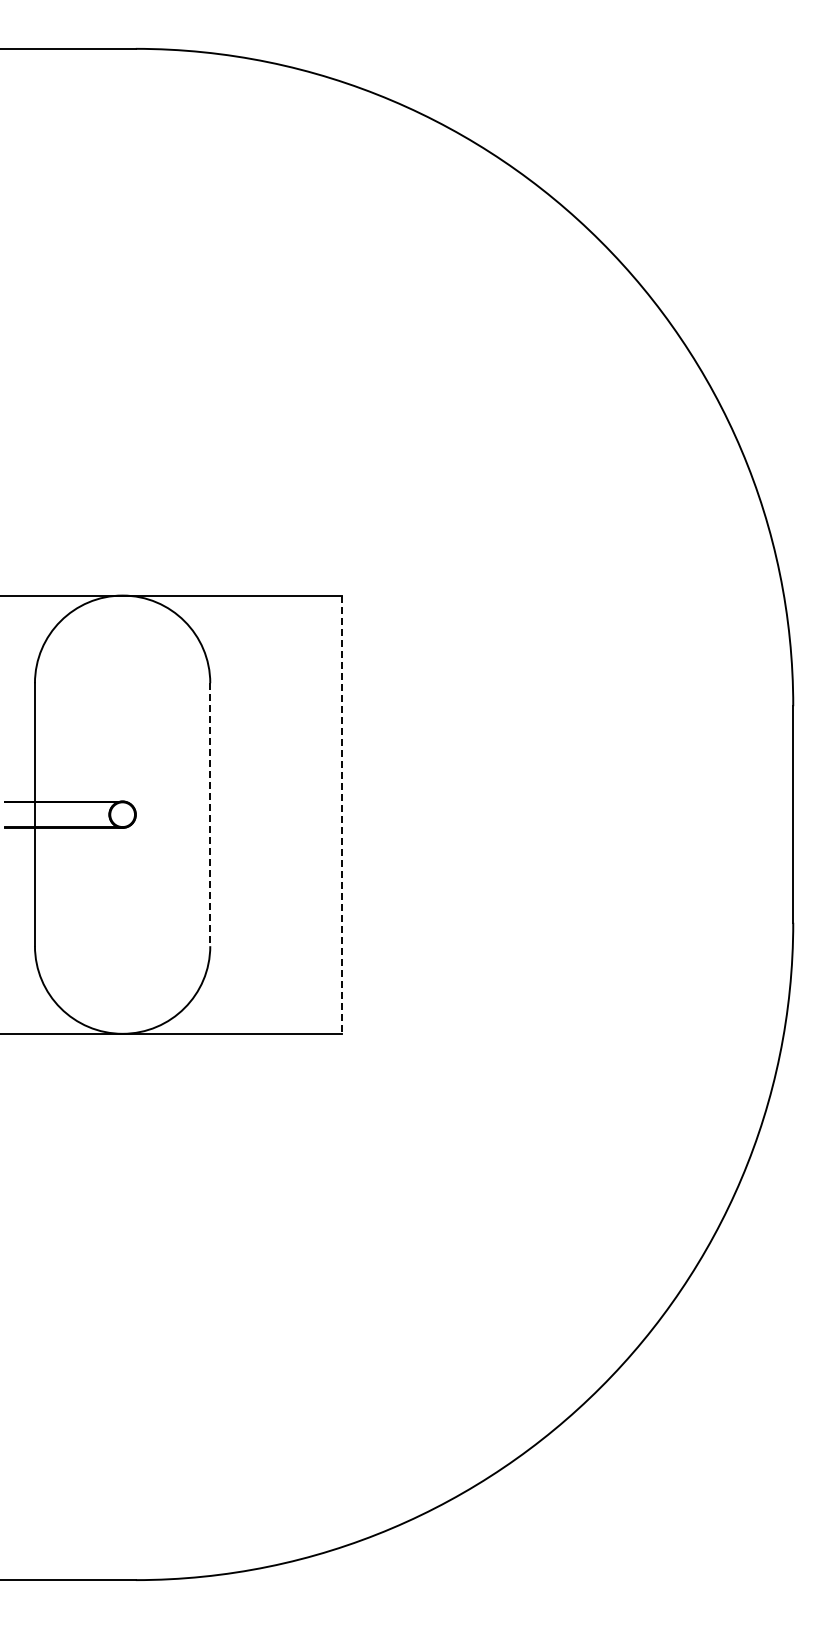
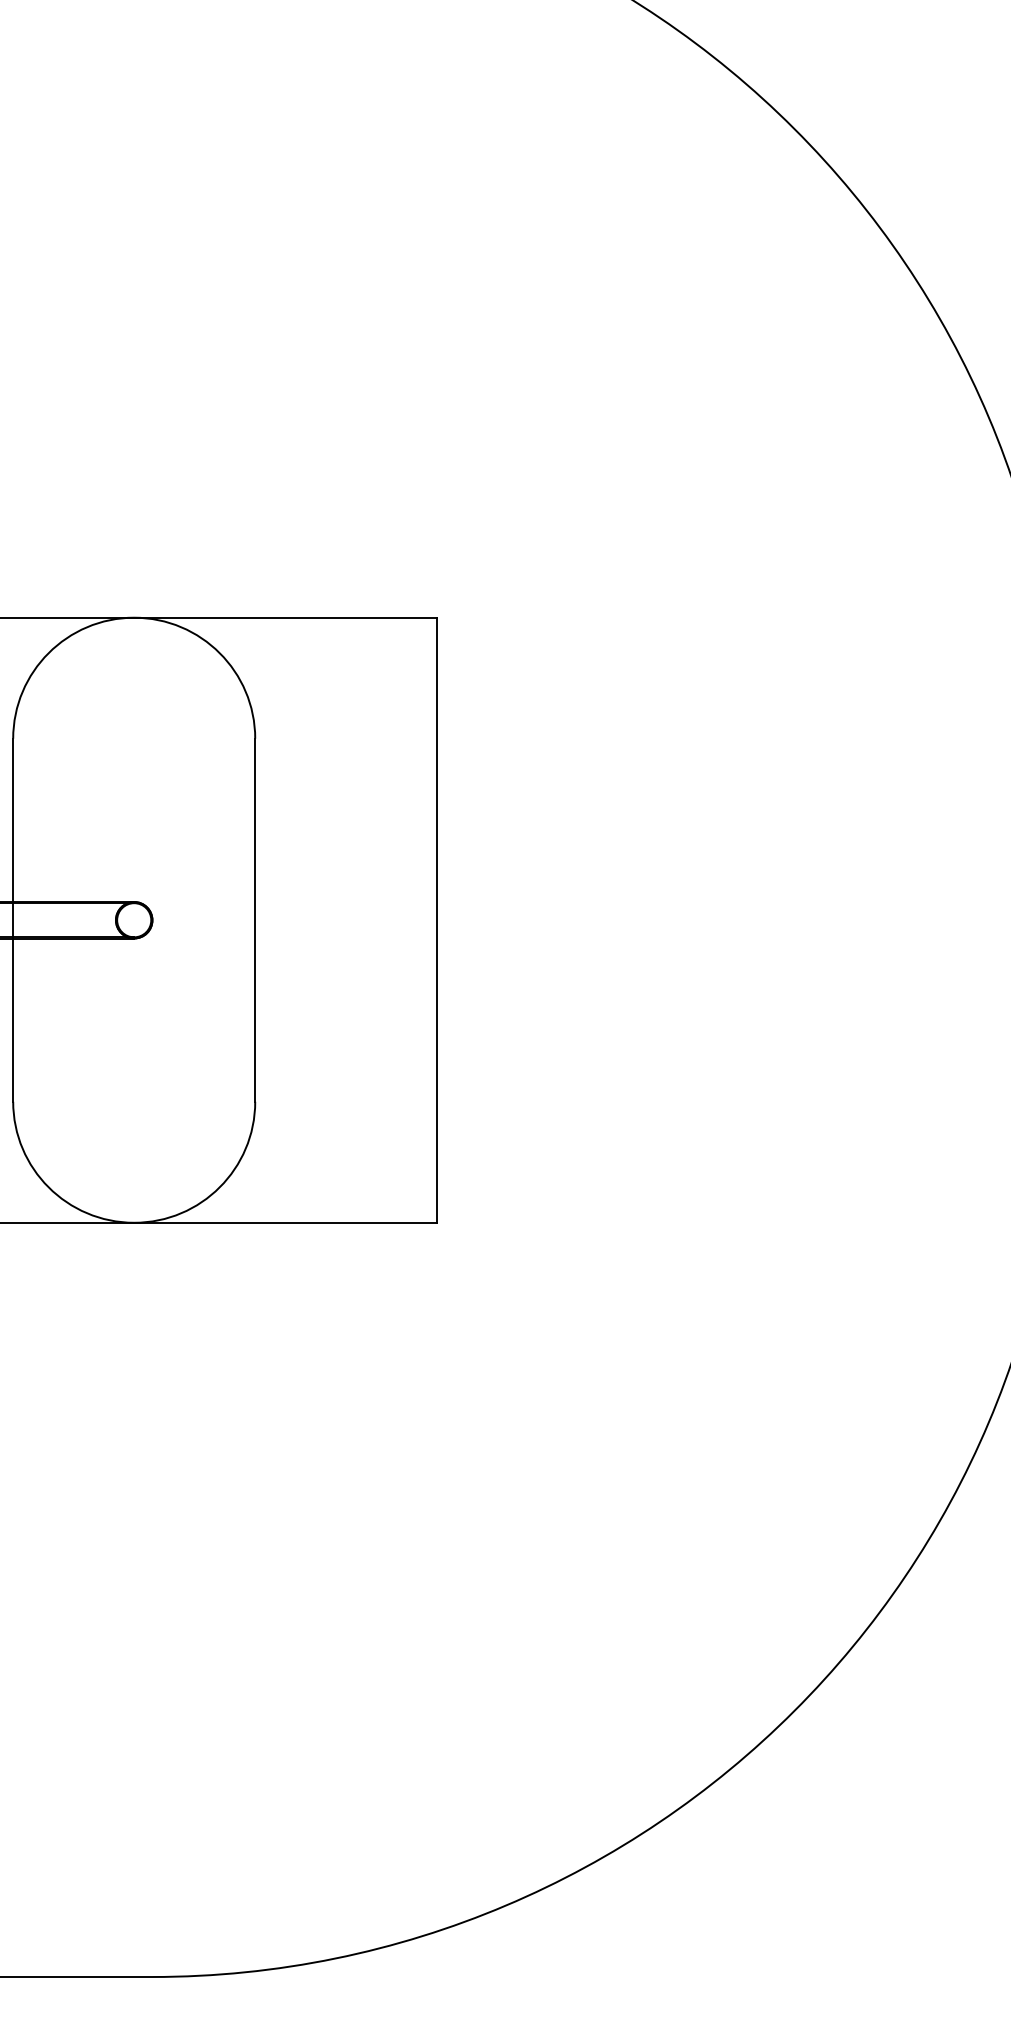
line: (210, 815) -> (255, 921), dashed -> solid
line: (341, 815) -> (436, 921), dashed -> solid

